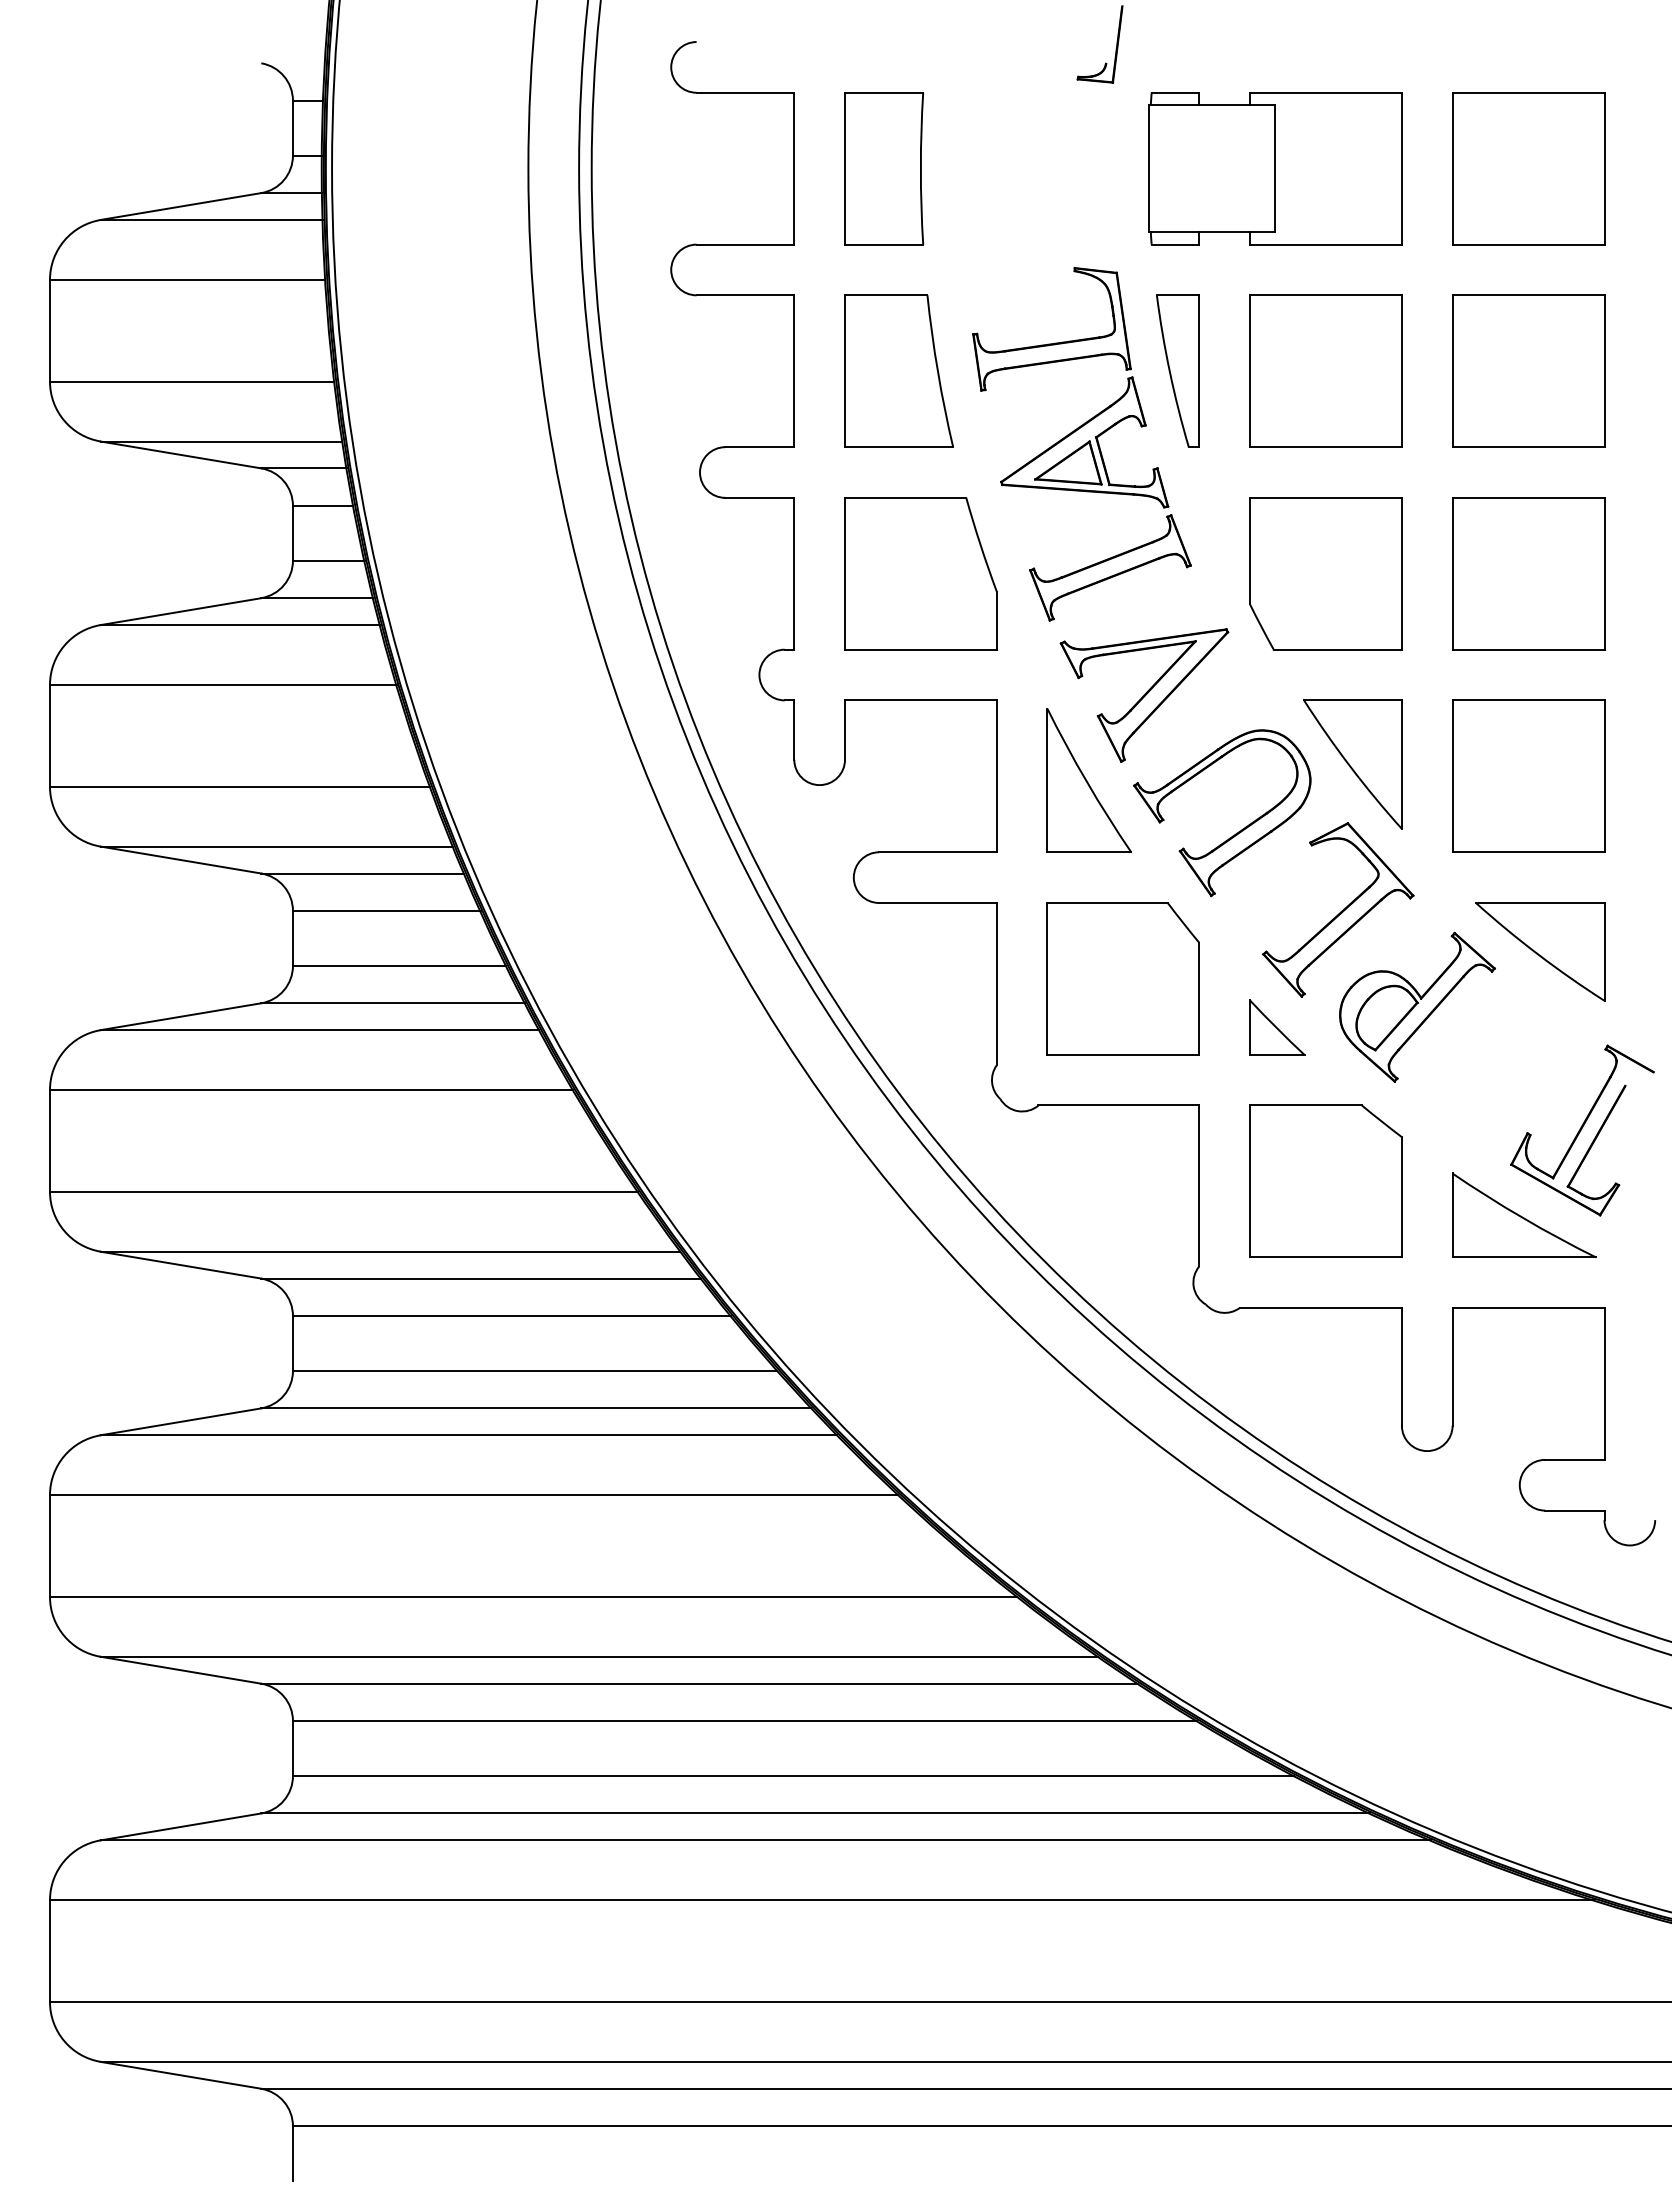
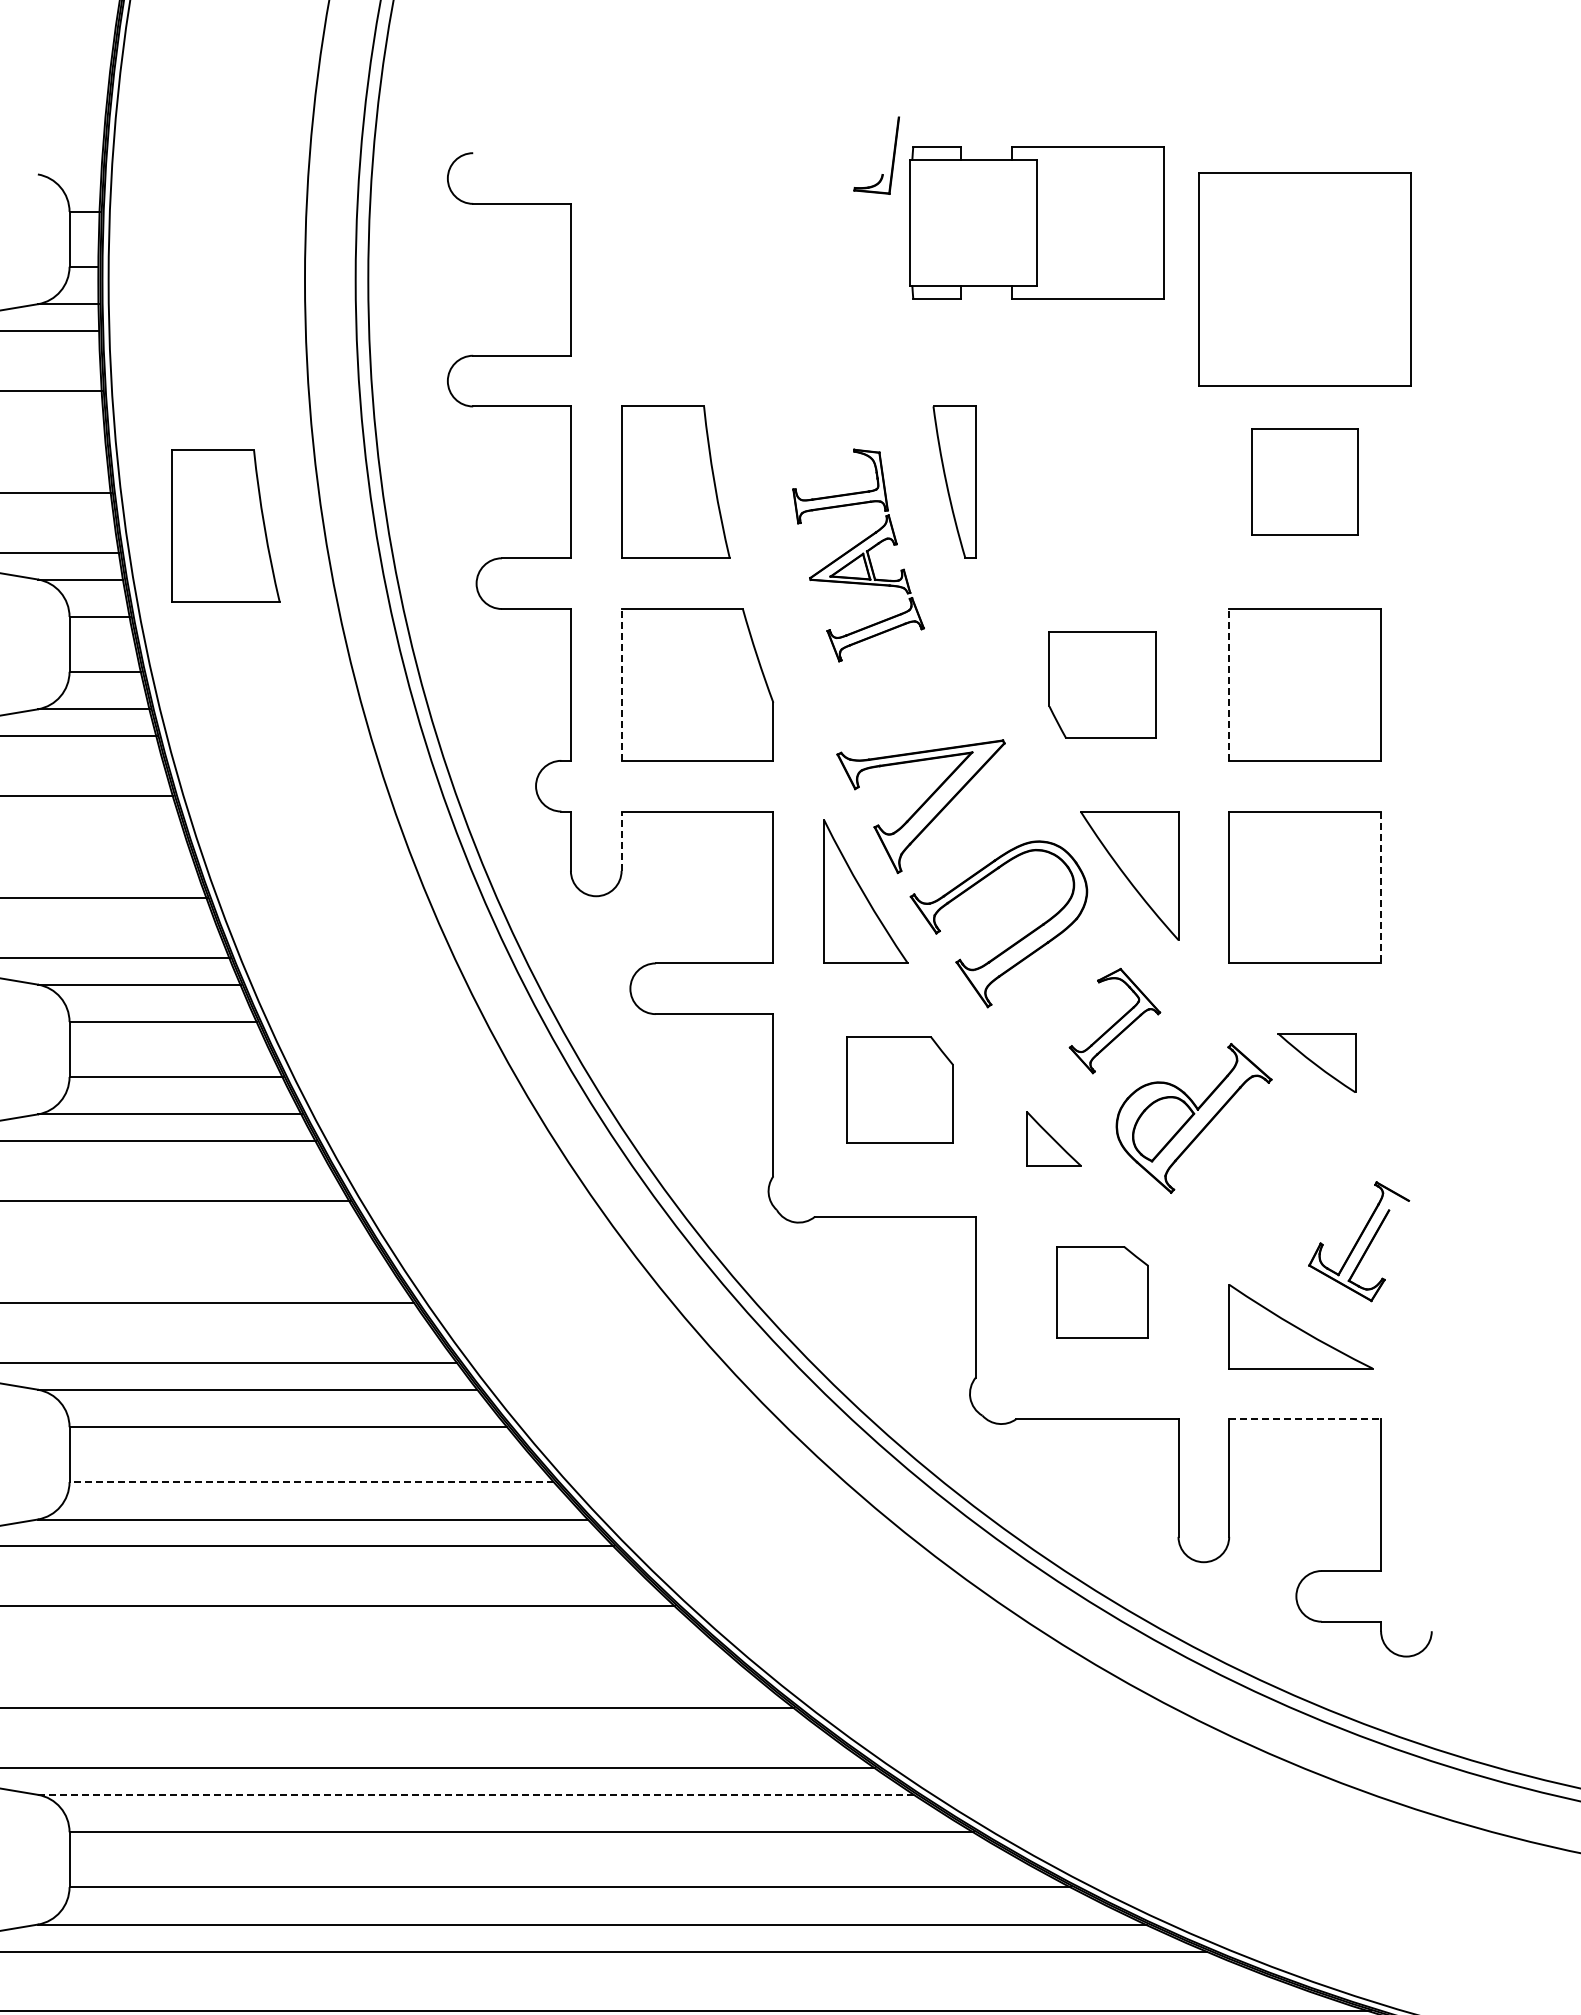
part: (884, 168) -> (661, 279), removed
part: (1275, 168) -> (1037, 222), moved
part: (1528, 168) -> (1305, 279), size x1.4
part: (1325, 370) -> (1102, 481), removed
part: (1528, 370) -> (1305, 481), size x0.7
part: (448, 414) -> (225, 525), added
part: (1081, 444) -> (858, 555), size x0.6
line: (844, 573) -> (621, 684), solid -> dashed
part: (1325, 573) -> (1102, 684), size x0.7
line: (1452, 573) -> (1229, 684), solid -> dashed
line: (844, 730) -> (621, 841), solid -> dashed
line: (1604, 776) -> (1381, 887), solid -> dashed
part: (1338, 909) -> (1115, 1020), size x0.6
part: (1540, 951) -> (1317, 1062), size x0.6
part: (1122, 978) -> (899, 1089), size x0.7
part: (1582, 1130) -> (1359, 1241), size x0.7
part: (1325, 1180) -> (1102, 1291), size x0.6
line: (1528, 1308) -> (1305, 1419), solid -> dashed
line: (534, 1370) -> (311, 1481), solid -> dashed
line: (699, 1683) -> (476, 1794), solid -> dashed

